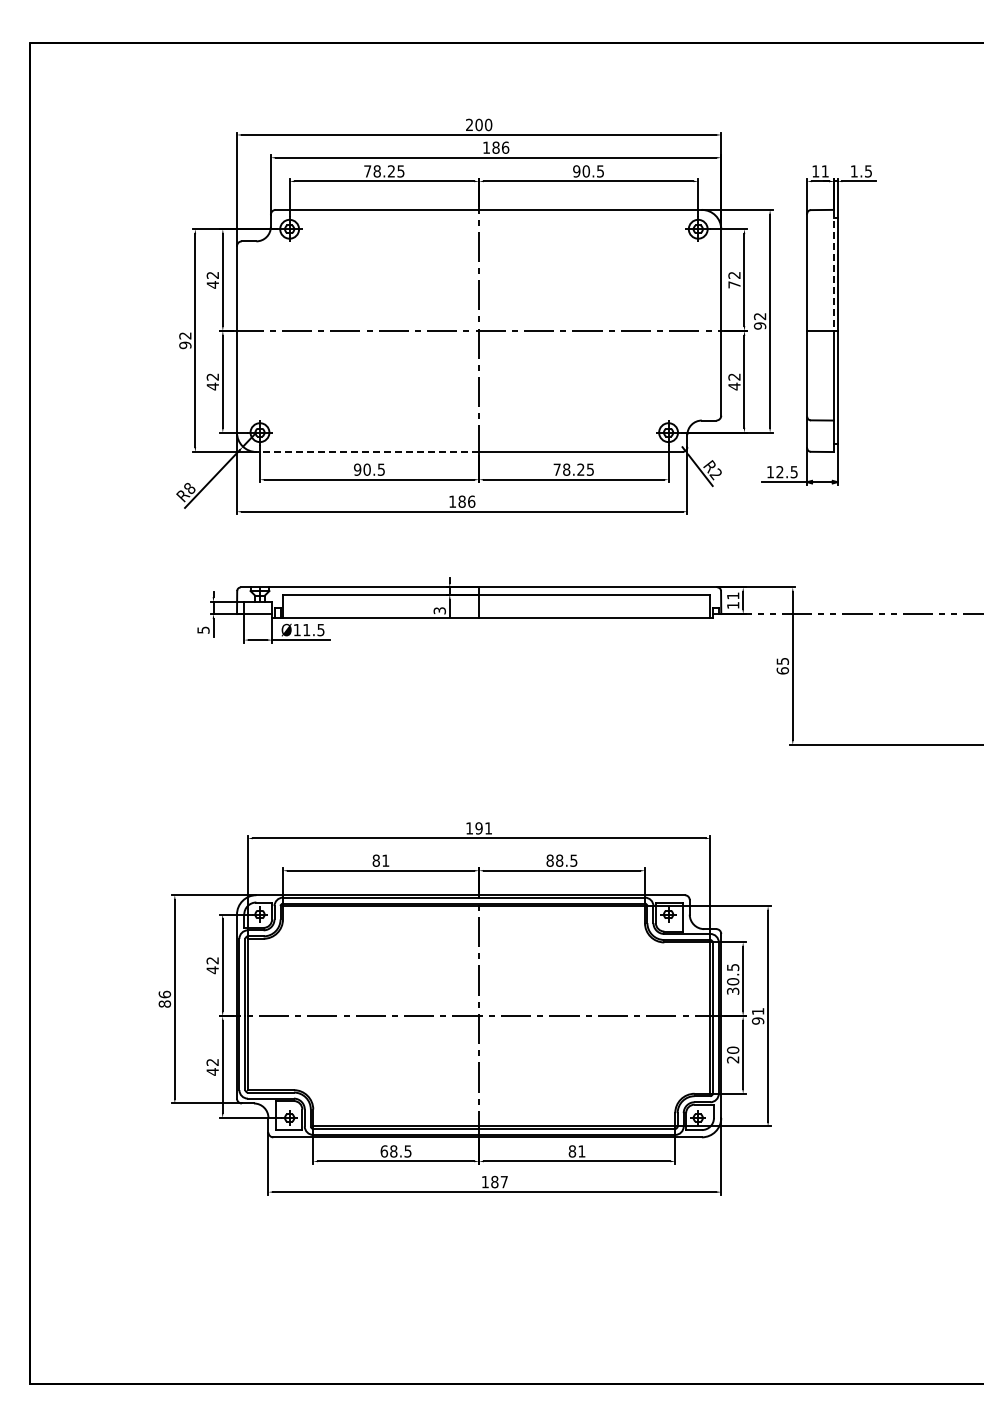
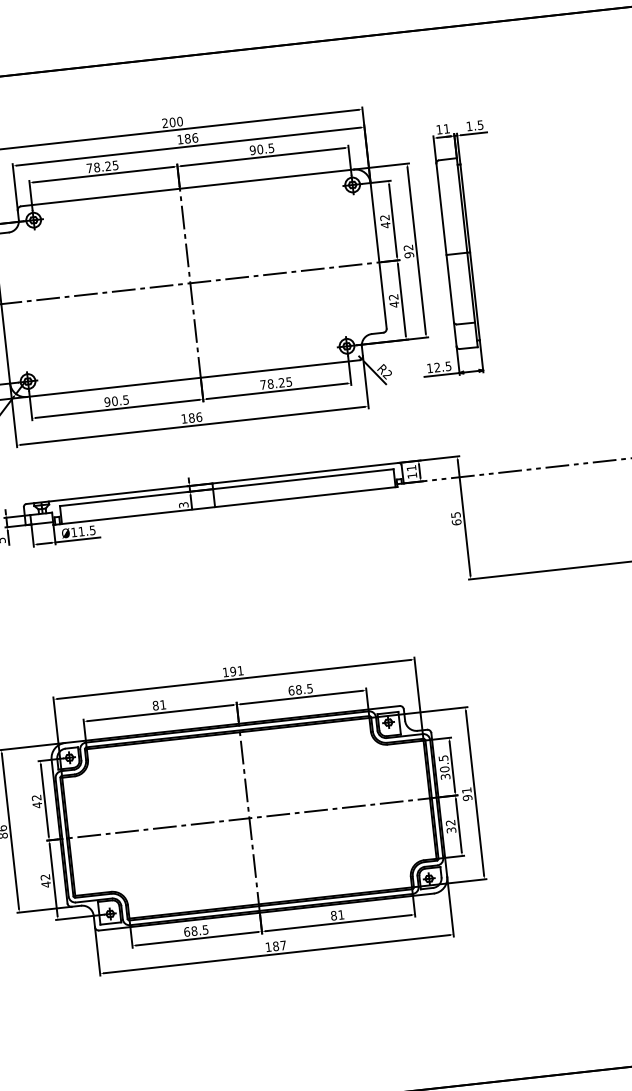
line: (833, 270) -> (461, 205), dashed -> solid
text: (734, 284) -> (385, 224), 72 -> 42
line: (367, 452) -> (113, 387), dashed -> solid
text: (549, 860) -> (290, 690), 88.5 -> 68.5
text: (733, 1054) -> (451, 826), 20 -> 32

